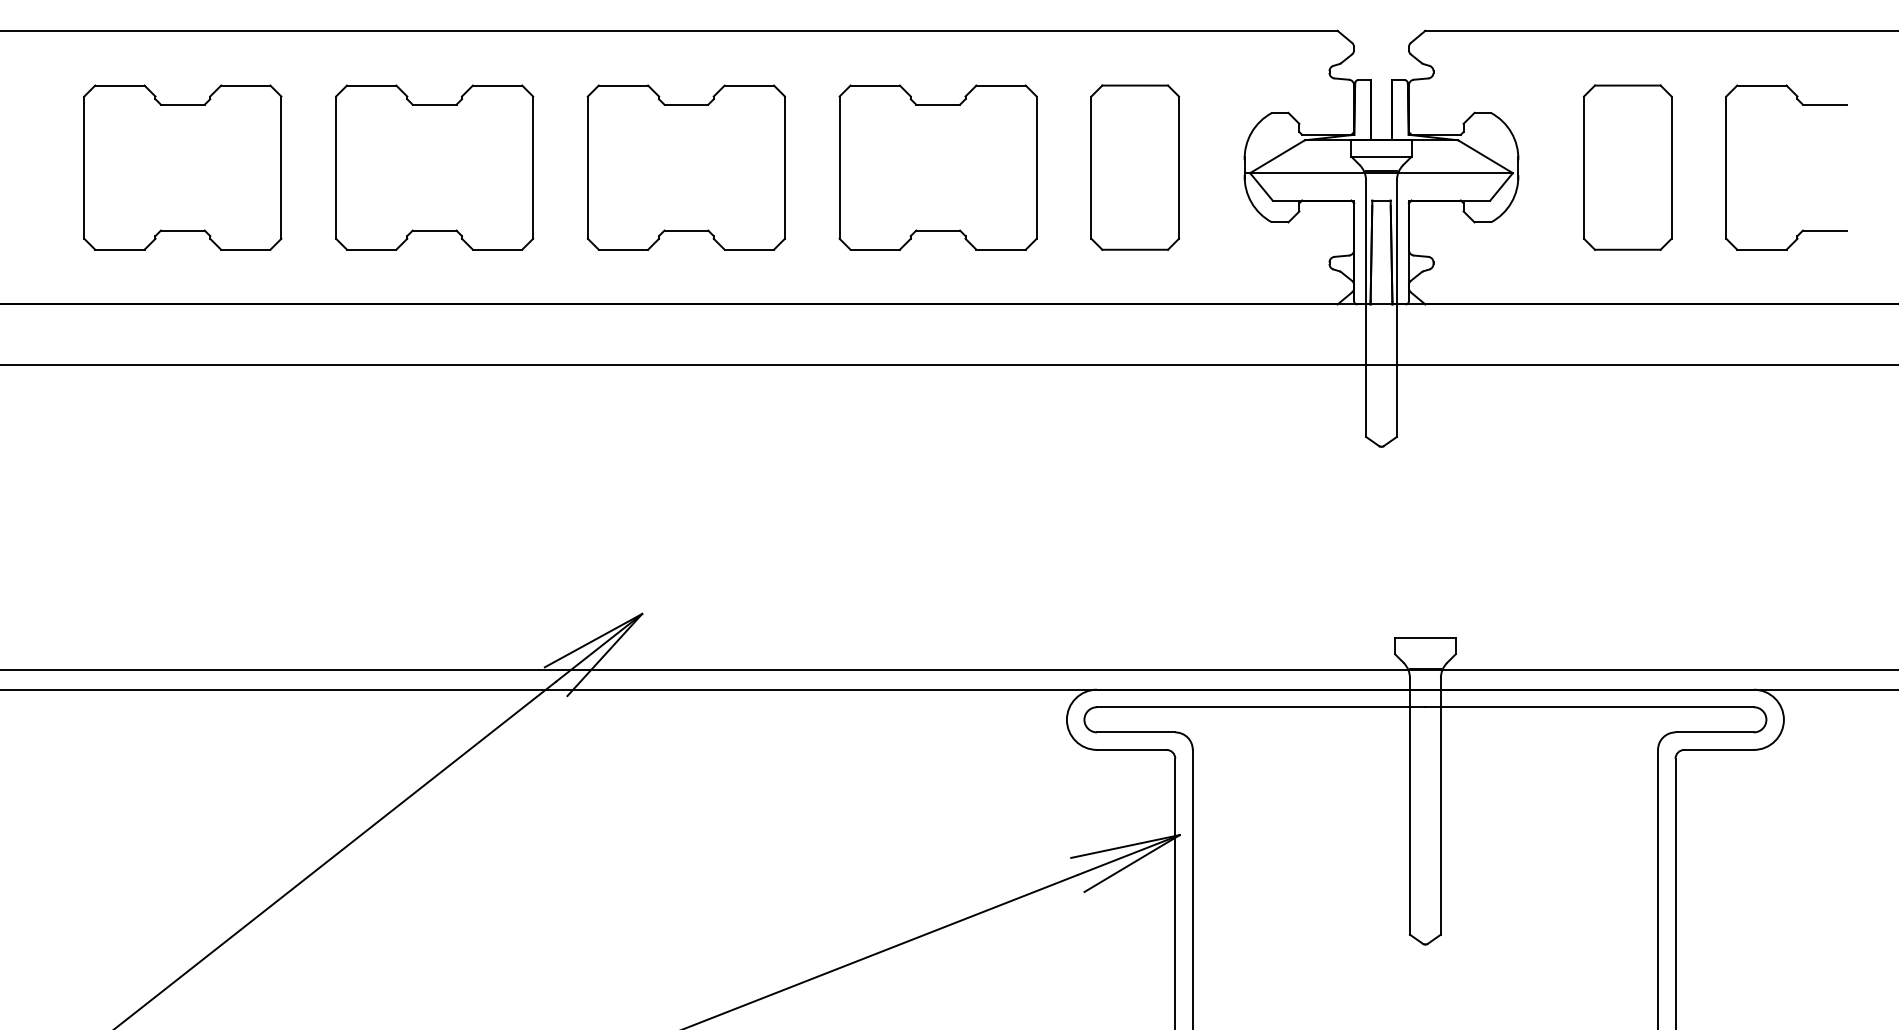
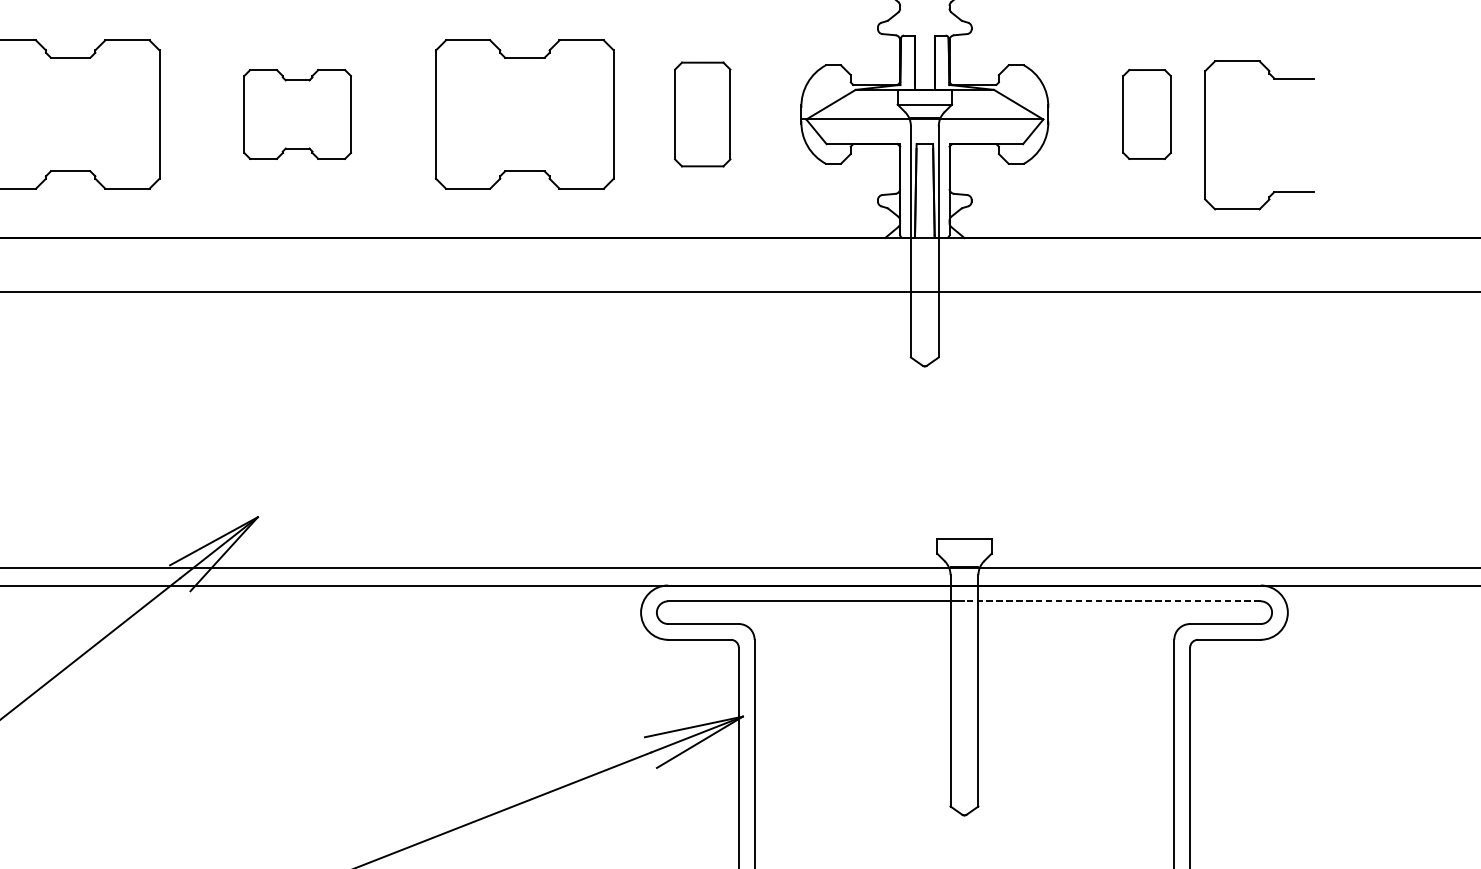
part: (685, 167) -> (296, 114), size x0.6
part: (1135, 167) -> (702, 114), size x0.7
part: (1627, 167) -> (1146, 114), size x0.6
part: (1726, 167) -> (1205, 135), moved
line: (1589, 707) -> (1112, 601), solid -> dashed

